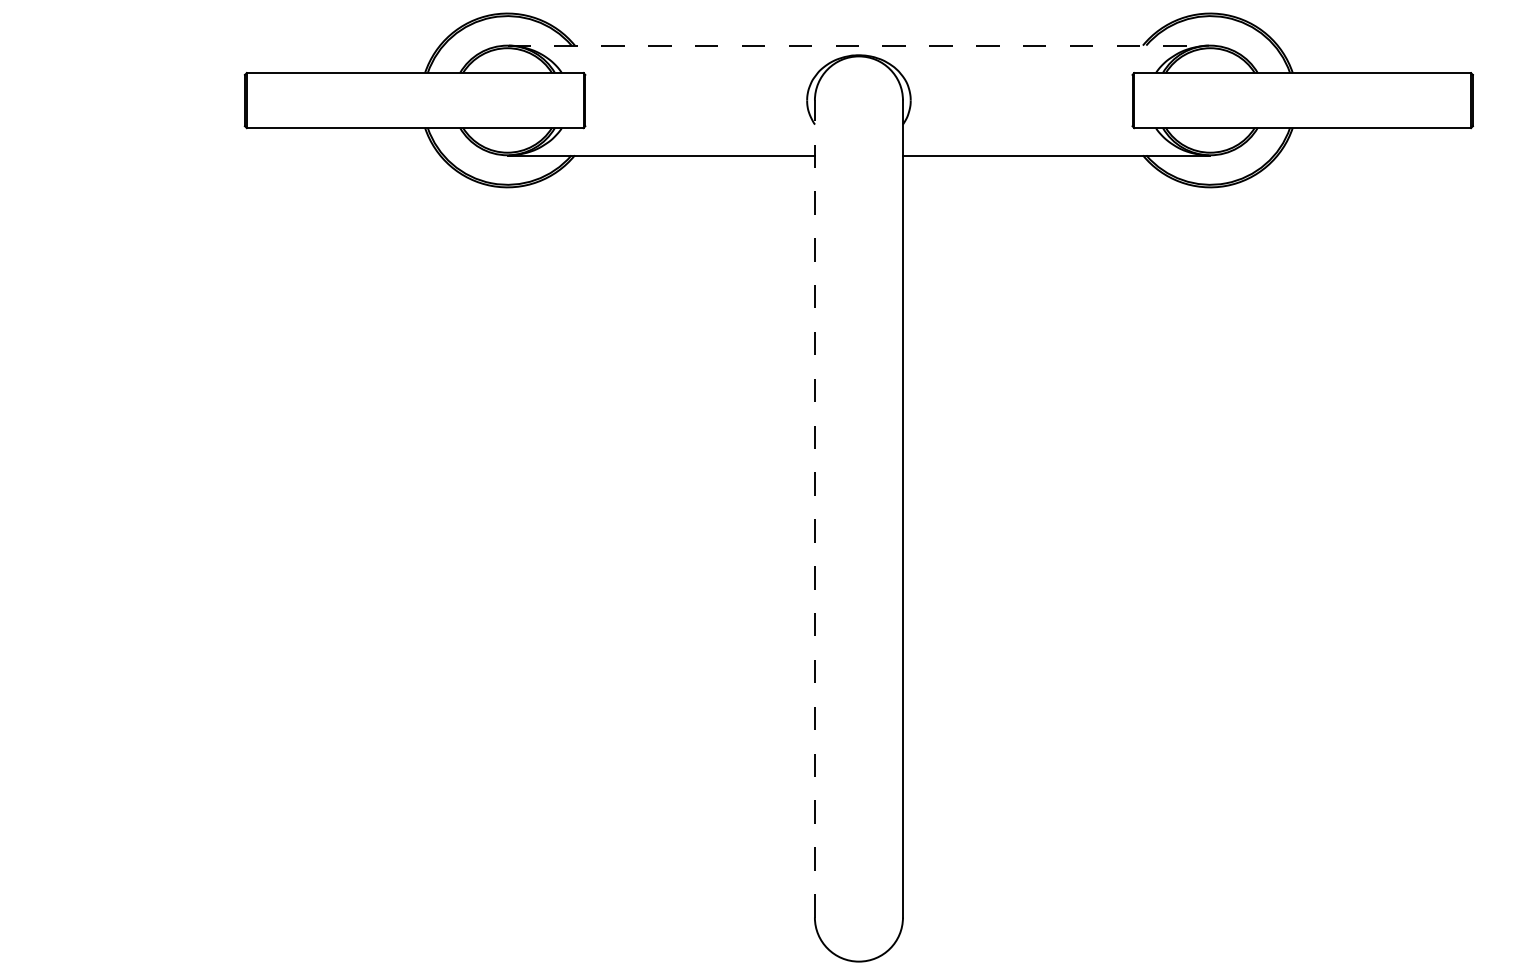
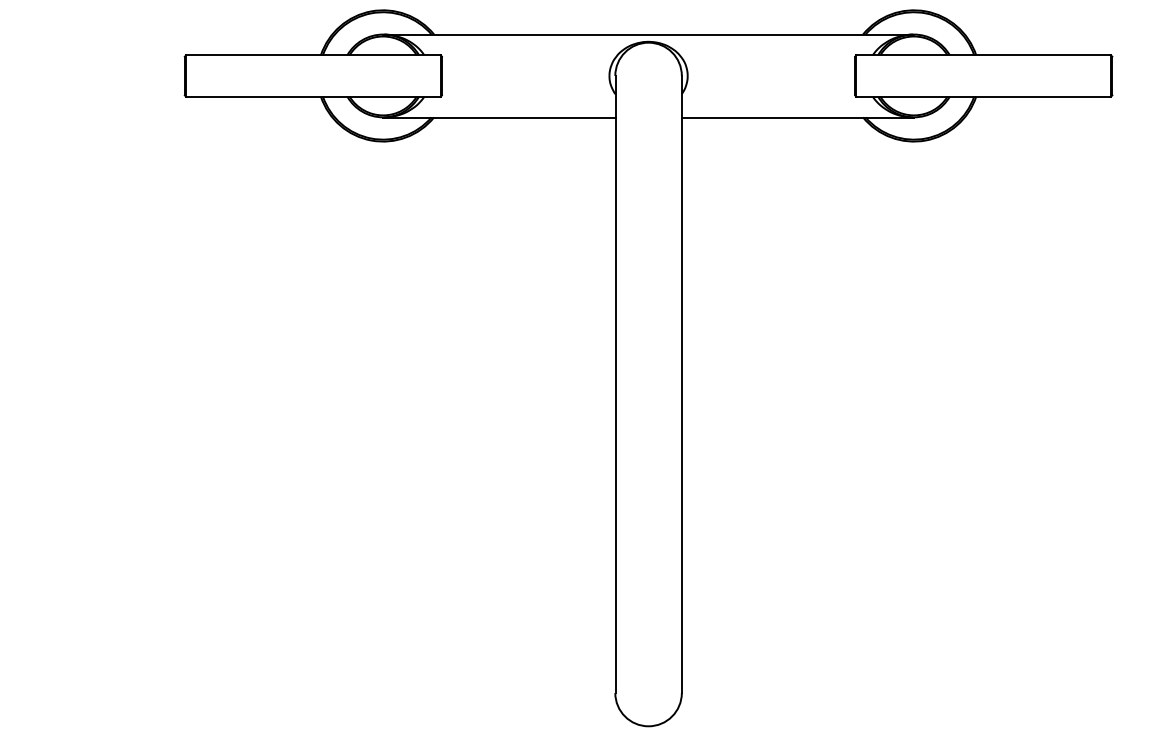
line: (859, 45) -> (649, 34), dashed -> solid
line: (815, 509) -> (615, 384), dashed -> solid

